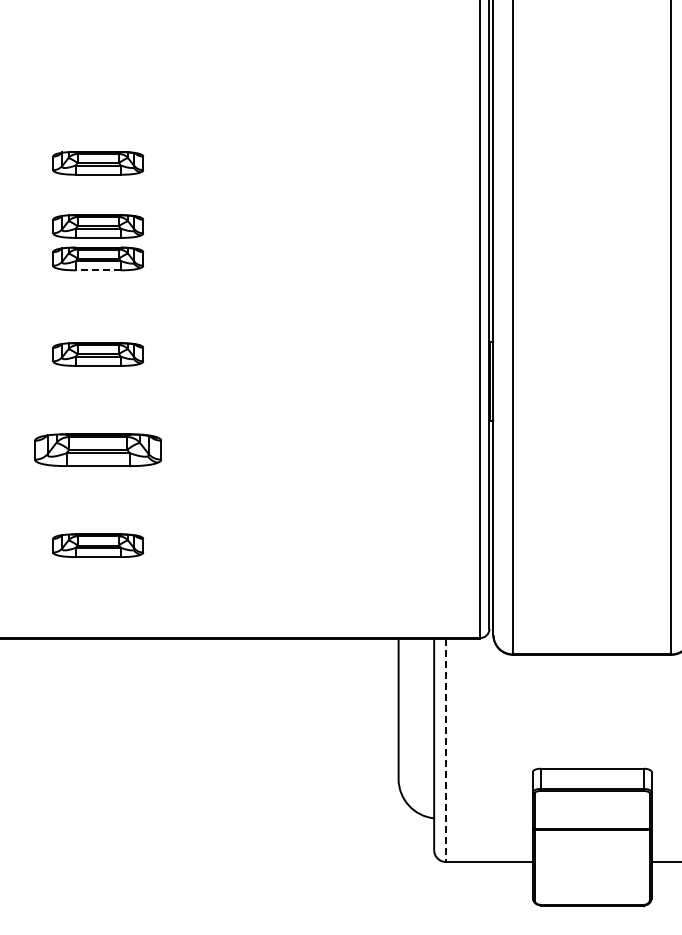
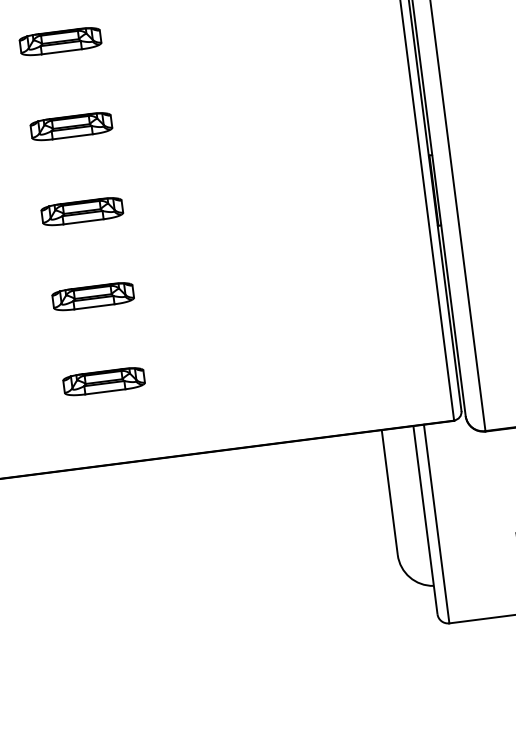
part: (98, 226) -> (67, 97), removed
line: (97, 270) -> (72, 137), dashed -> solid
part: (98, 449) -> (93, 296), size x0.71
line: (446, 750) -> (437, 524), dashed -> solid

